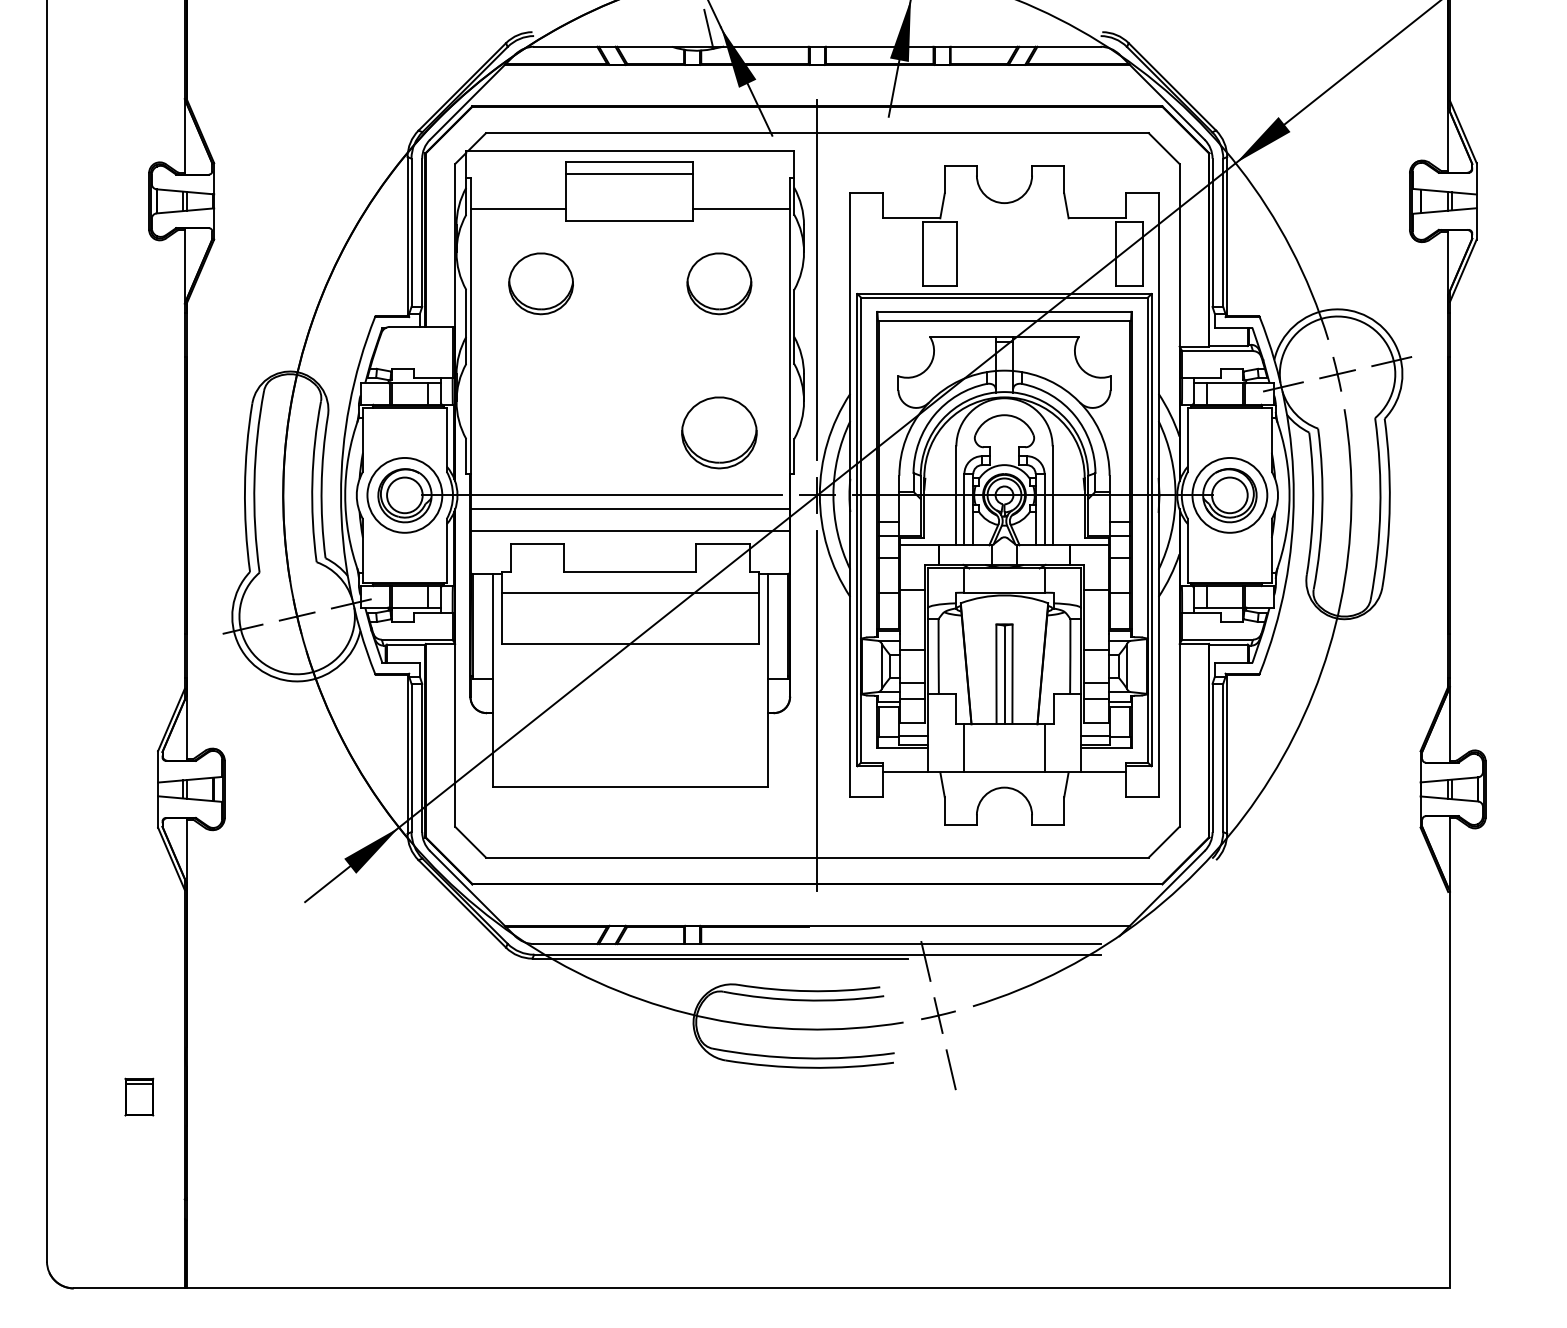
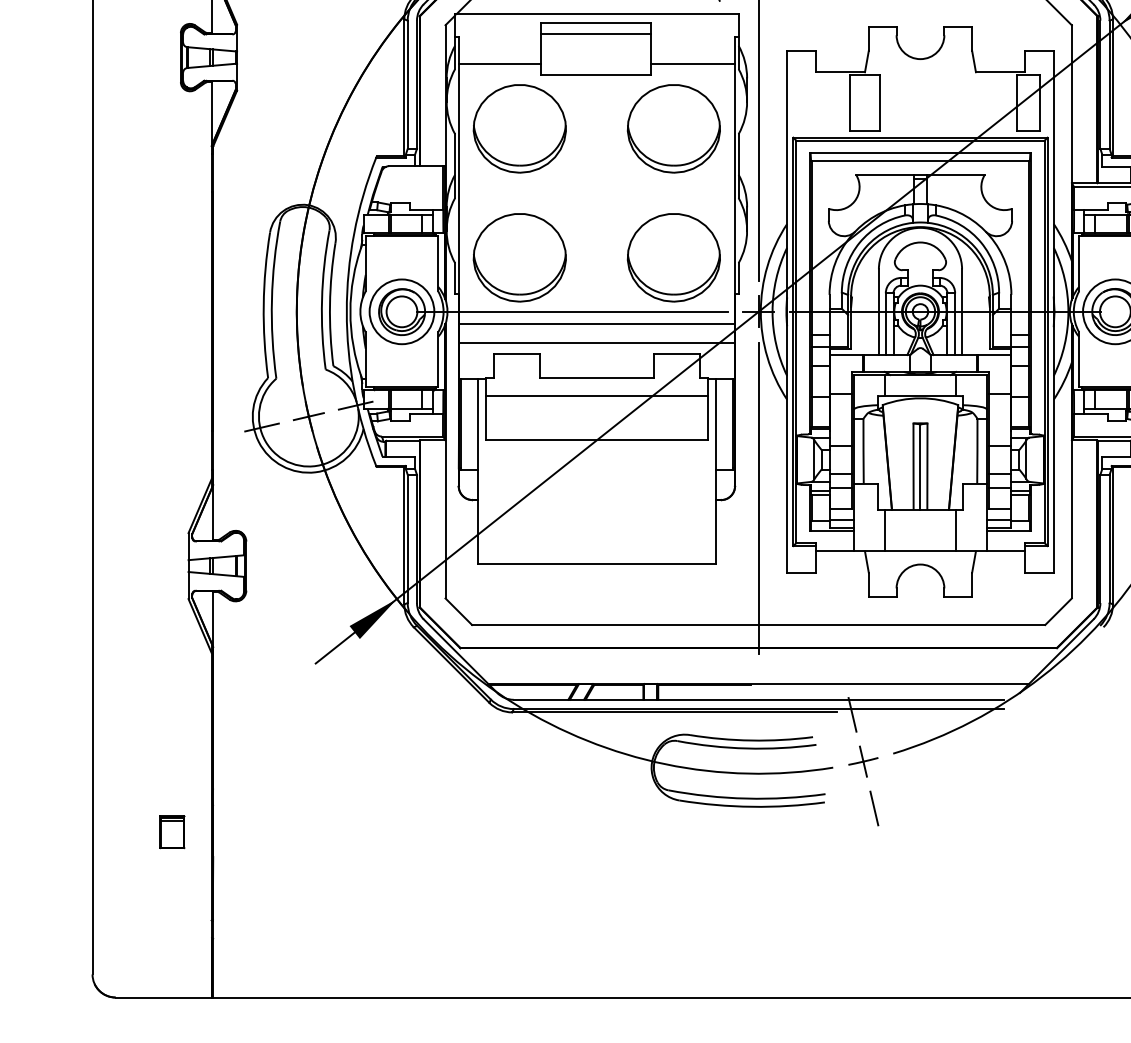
part: (540, 283) -> (519, 128), size x1.67
part: (719, 283) -> (674, 128), size x1.67
part: (540, 432) -> (519, 257), added
part: (719, 432) -> (674, 257), size x1.43

